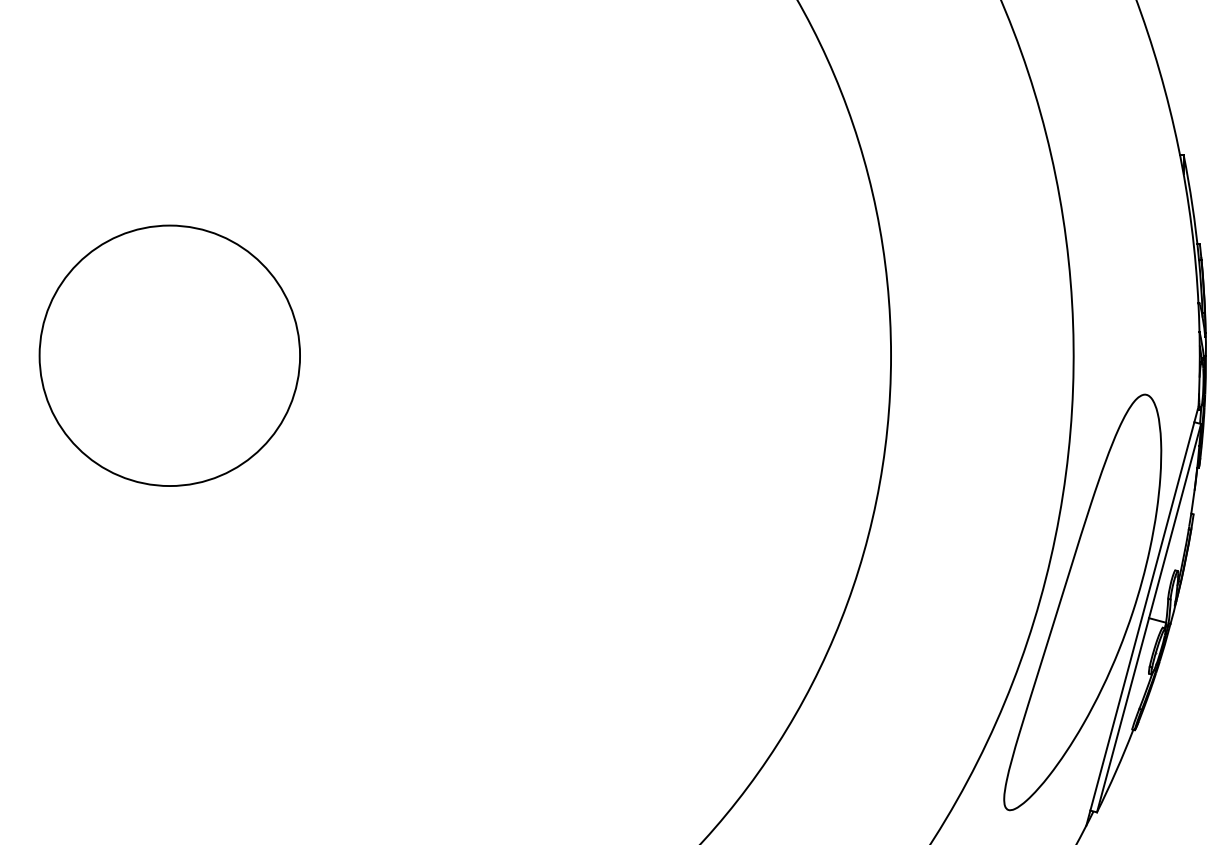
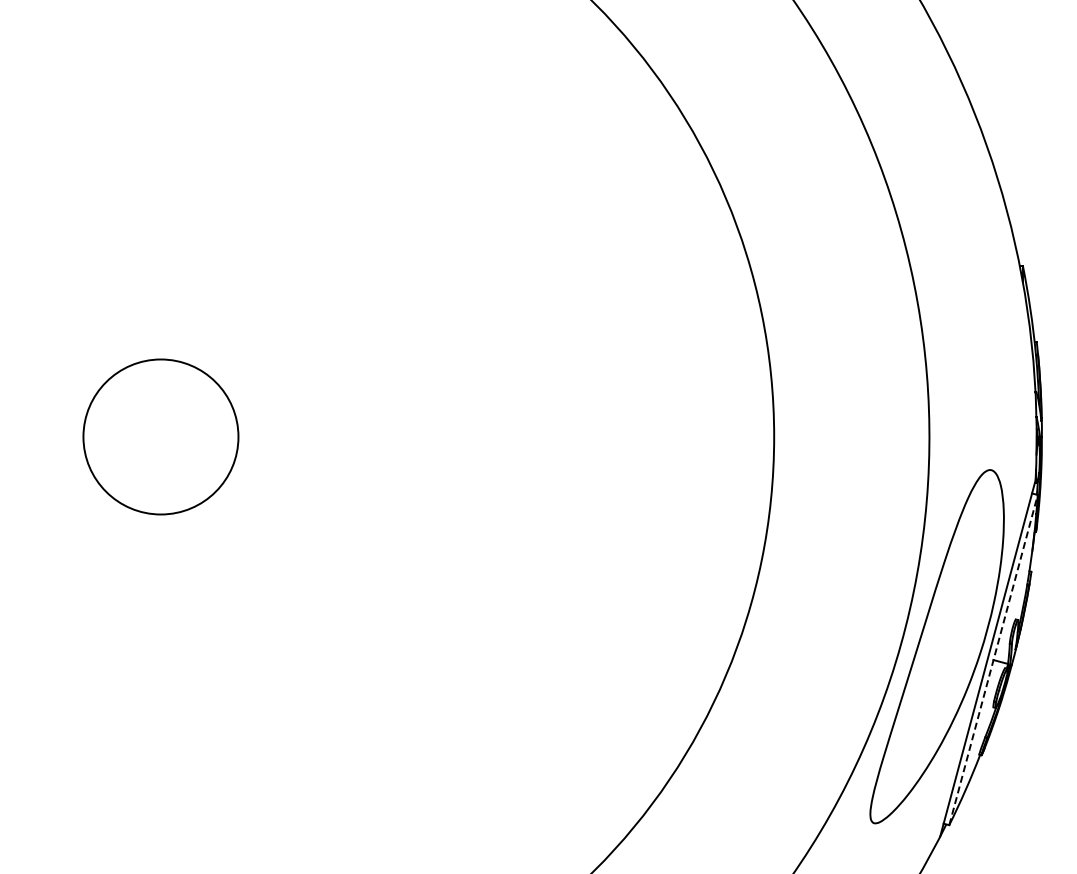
circle: (169, 355) -> (160, 436), size x0.7
line: (1149, 618) -> (993, 660), solid -> dashed

